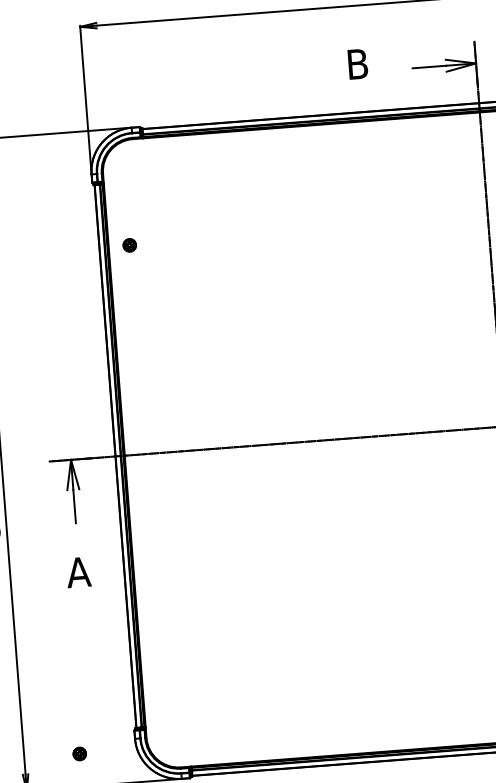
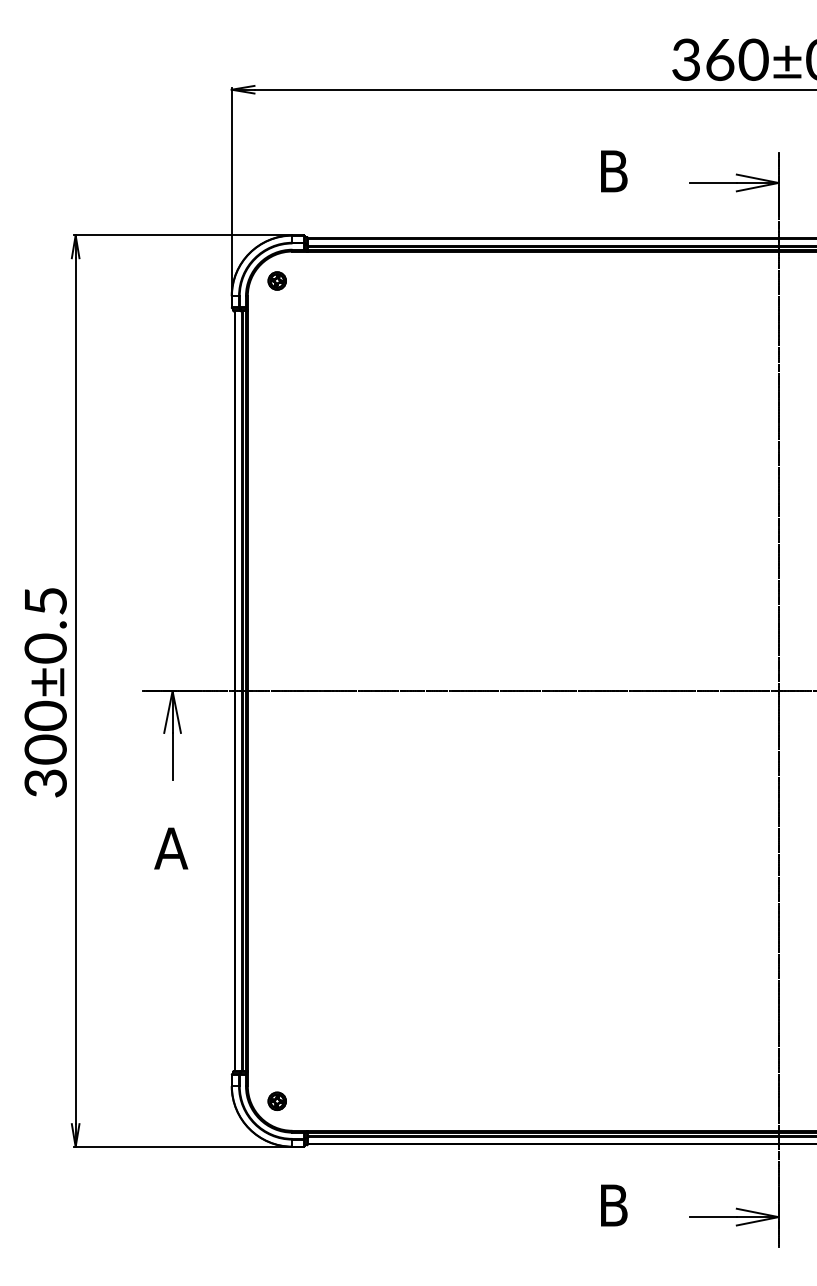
part: (129, 245) -> (276, 280), moved
part: (79, 753) -> (276, 1100), moved

